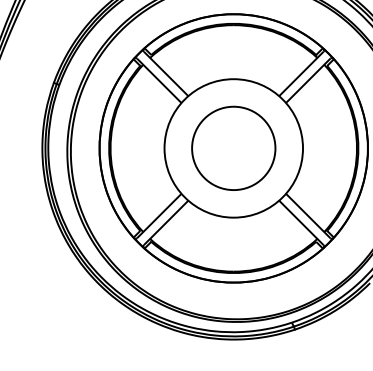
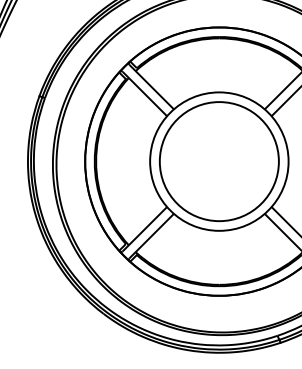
circle: (233, 147) -> (219, 160), size x1.43

